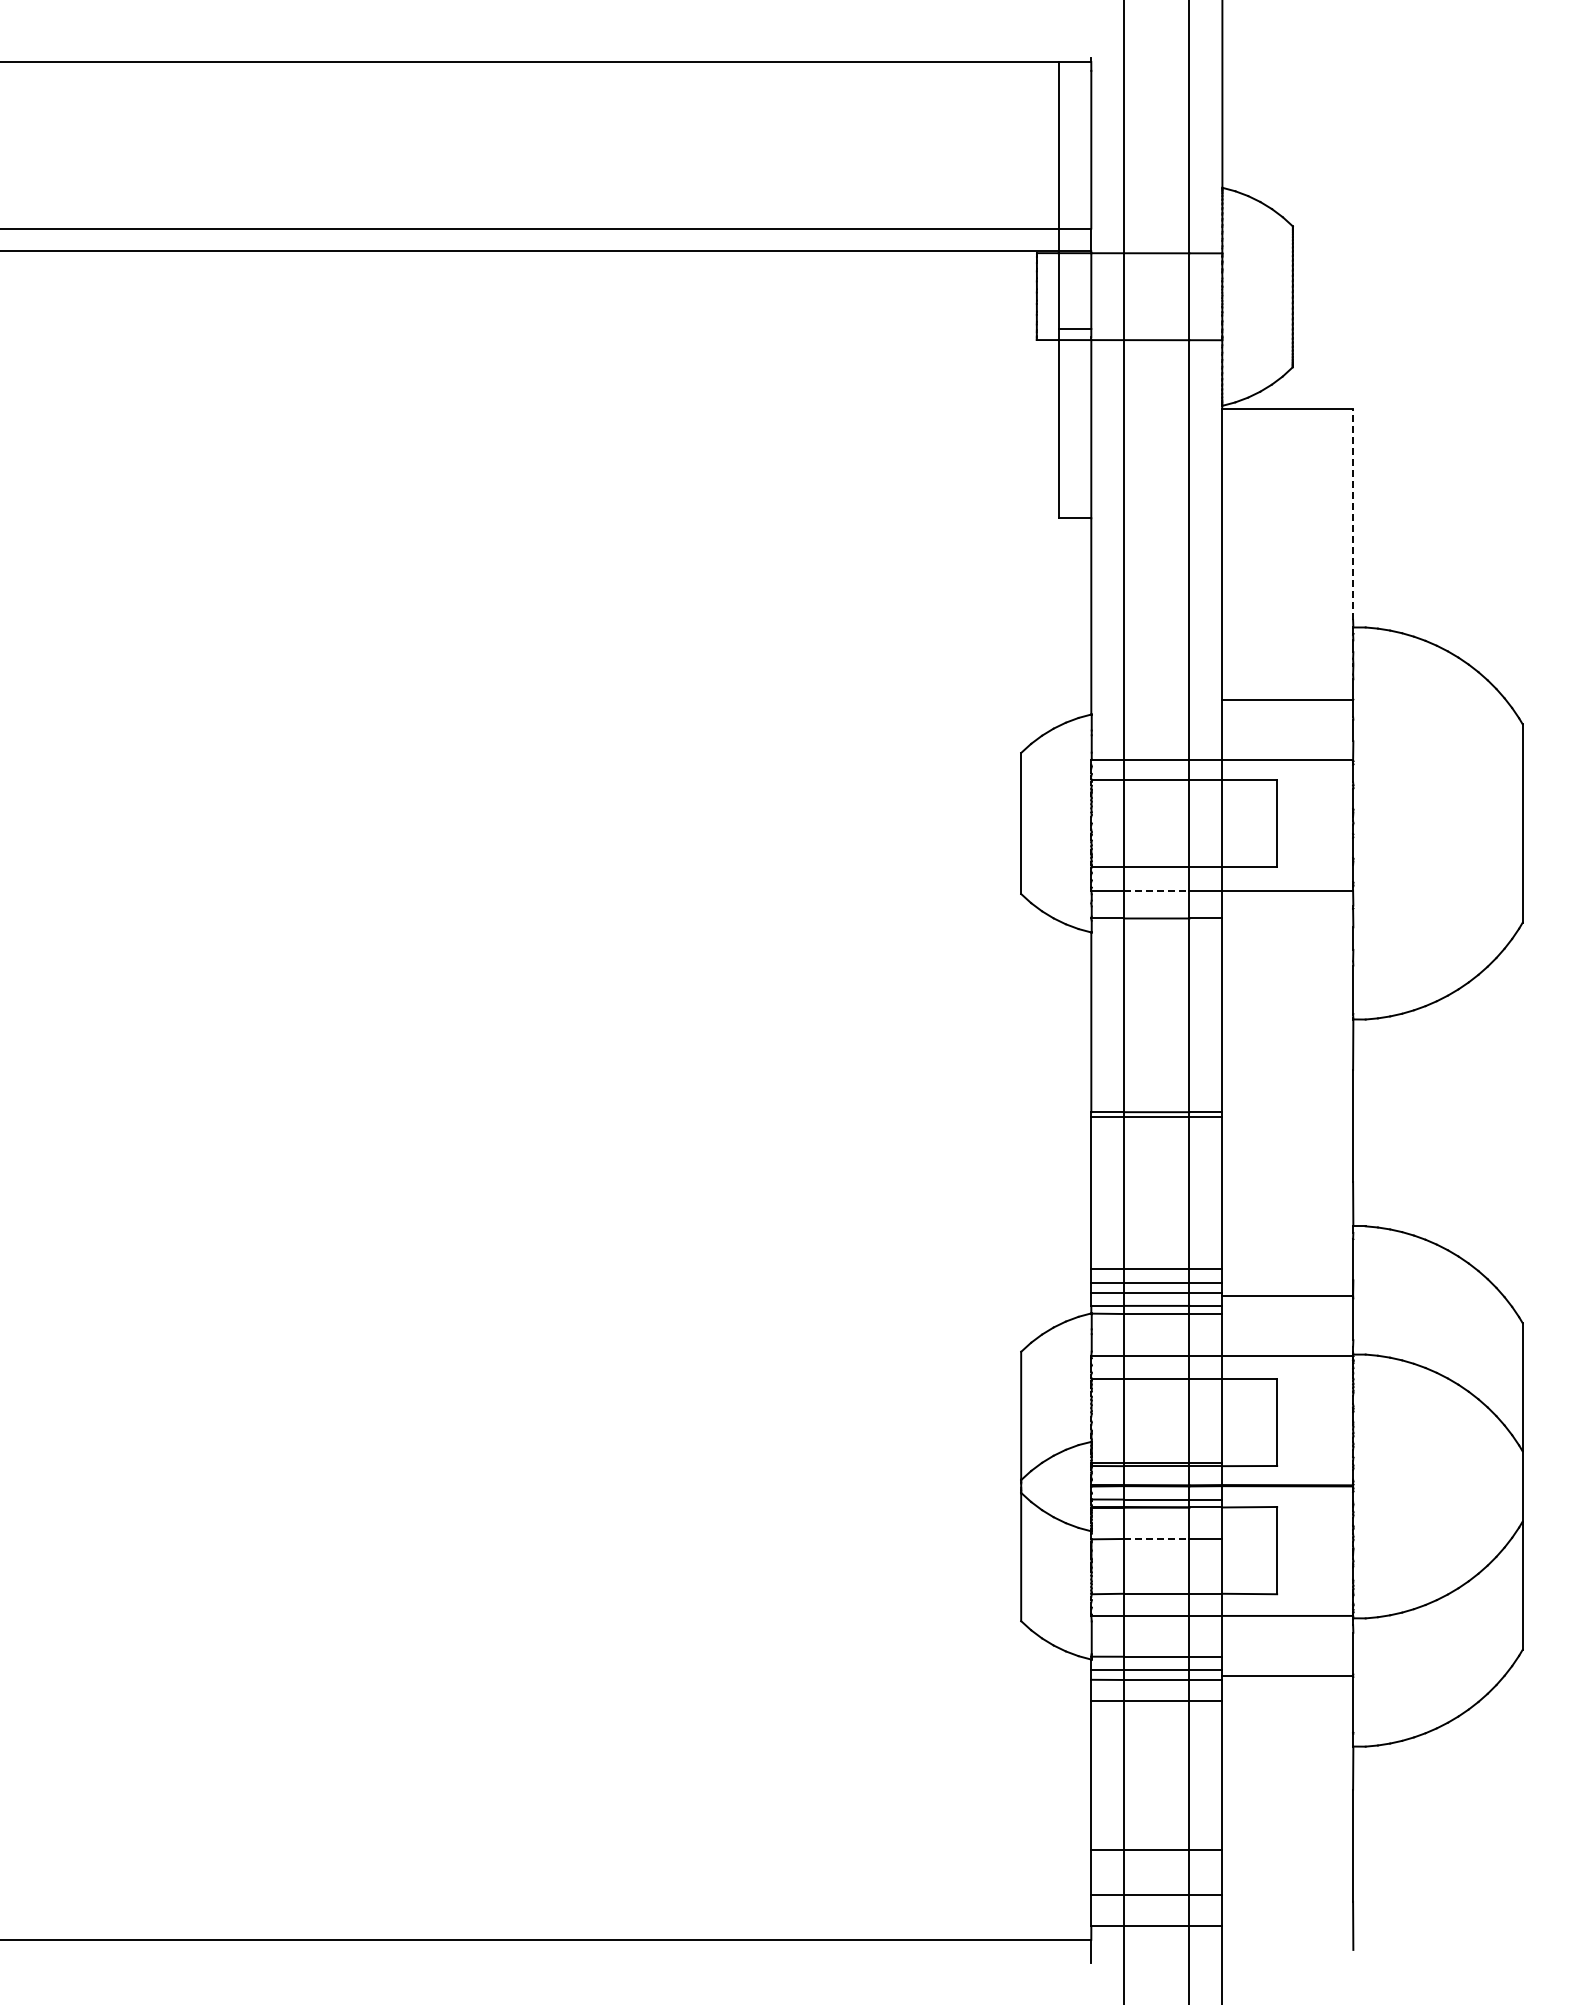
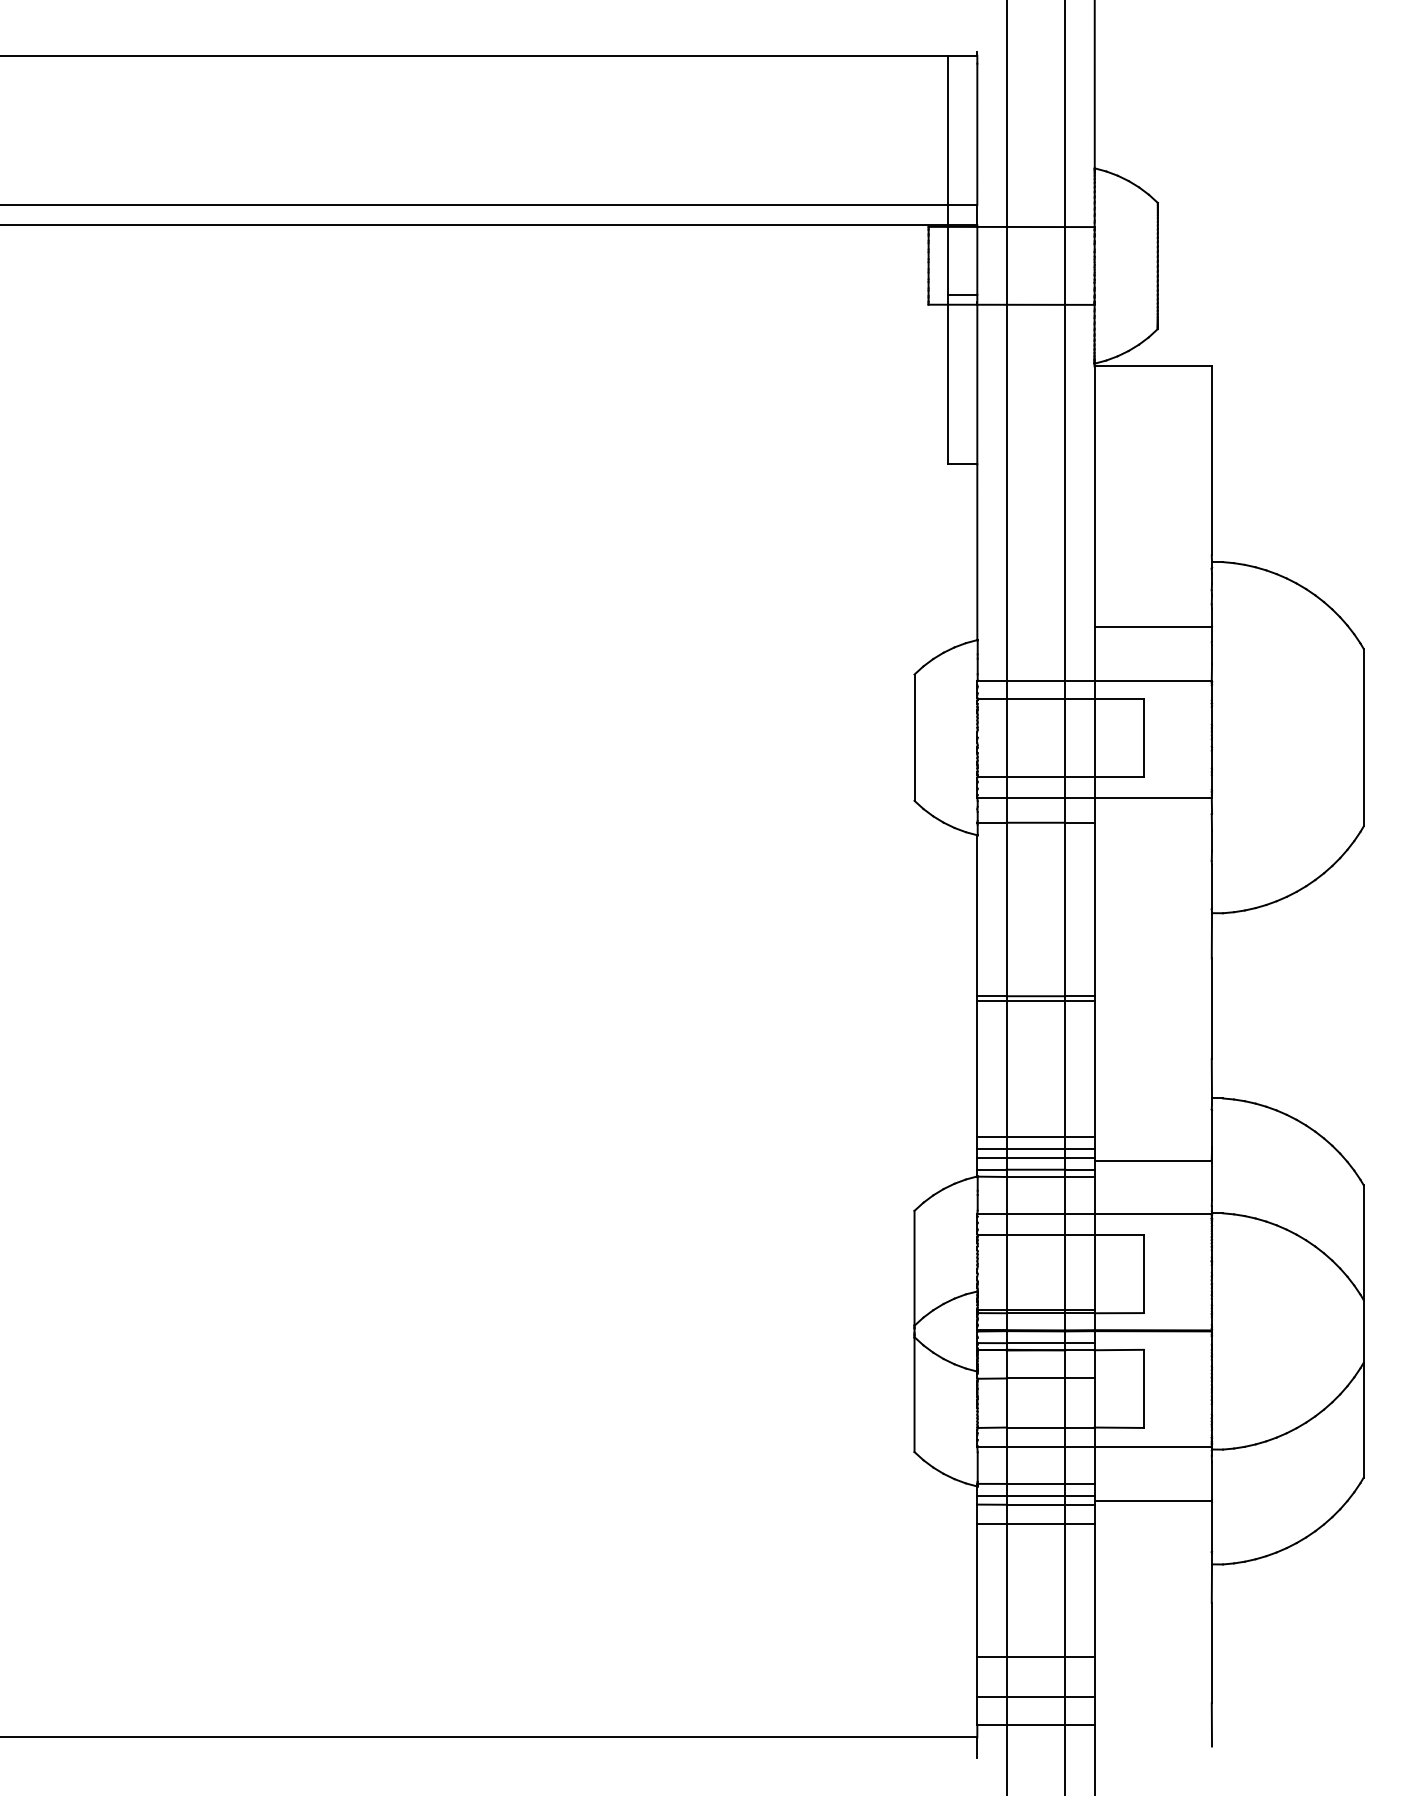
line: (1353, 514) -> (1212, 460), dashed -> solid
line: (1156, 890) -> (1035, 797), dashed -> solid
line: (1156, 1538) -> (1035, 1378), dashed -> solid

